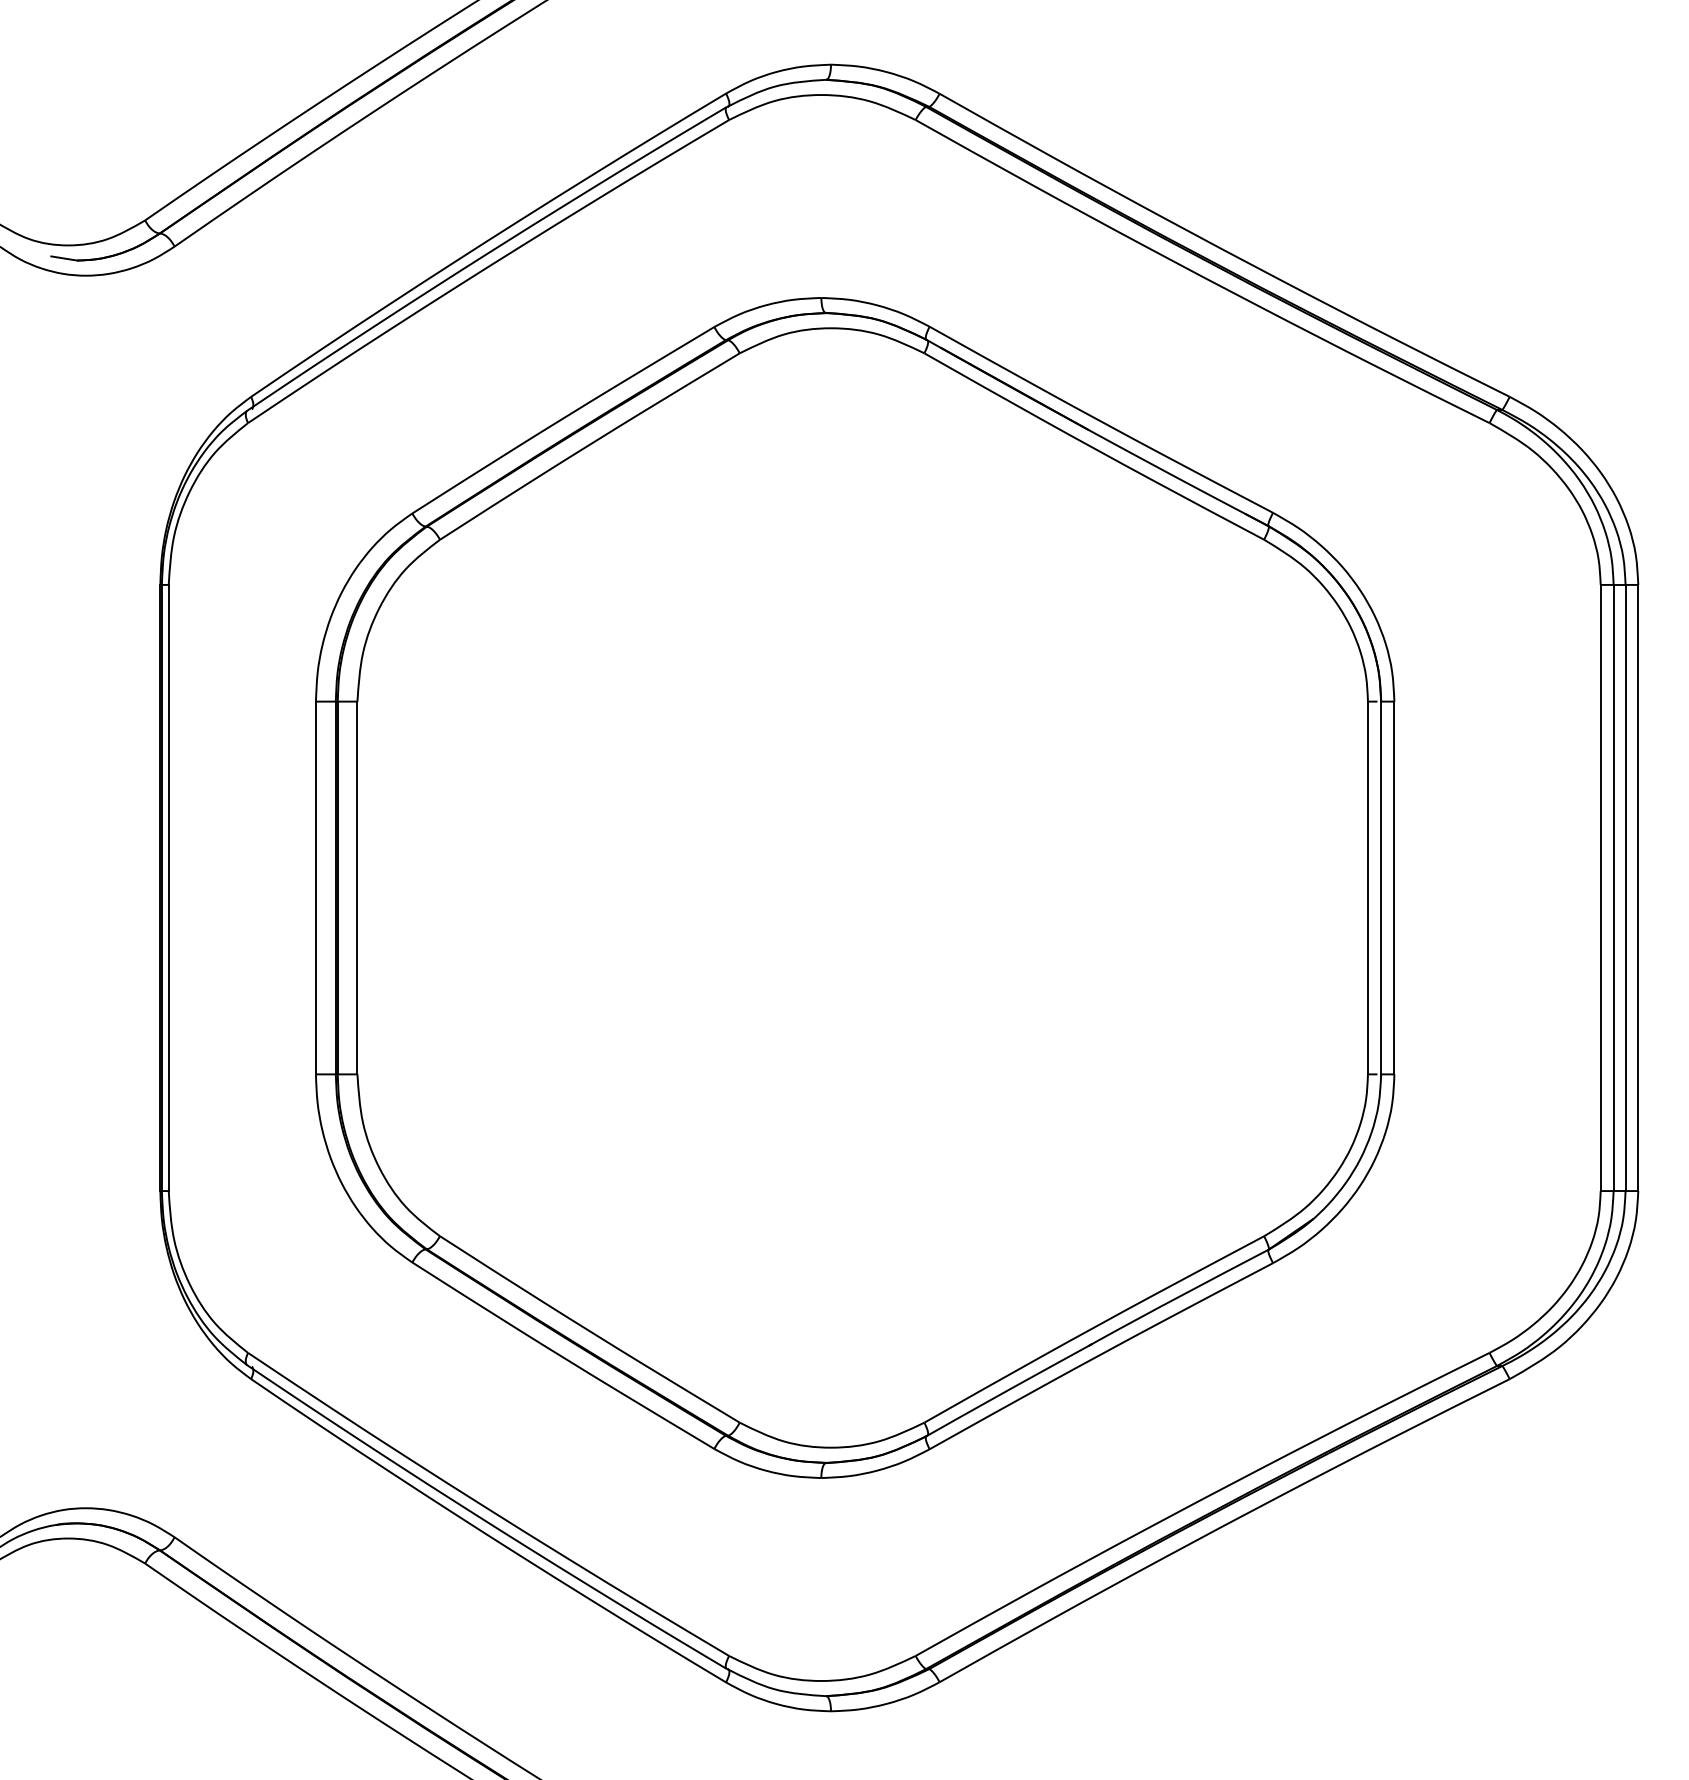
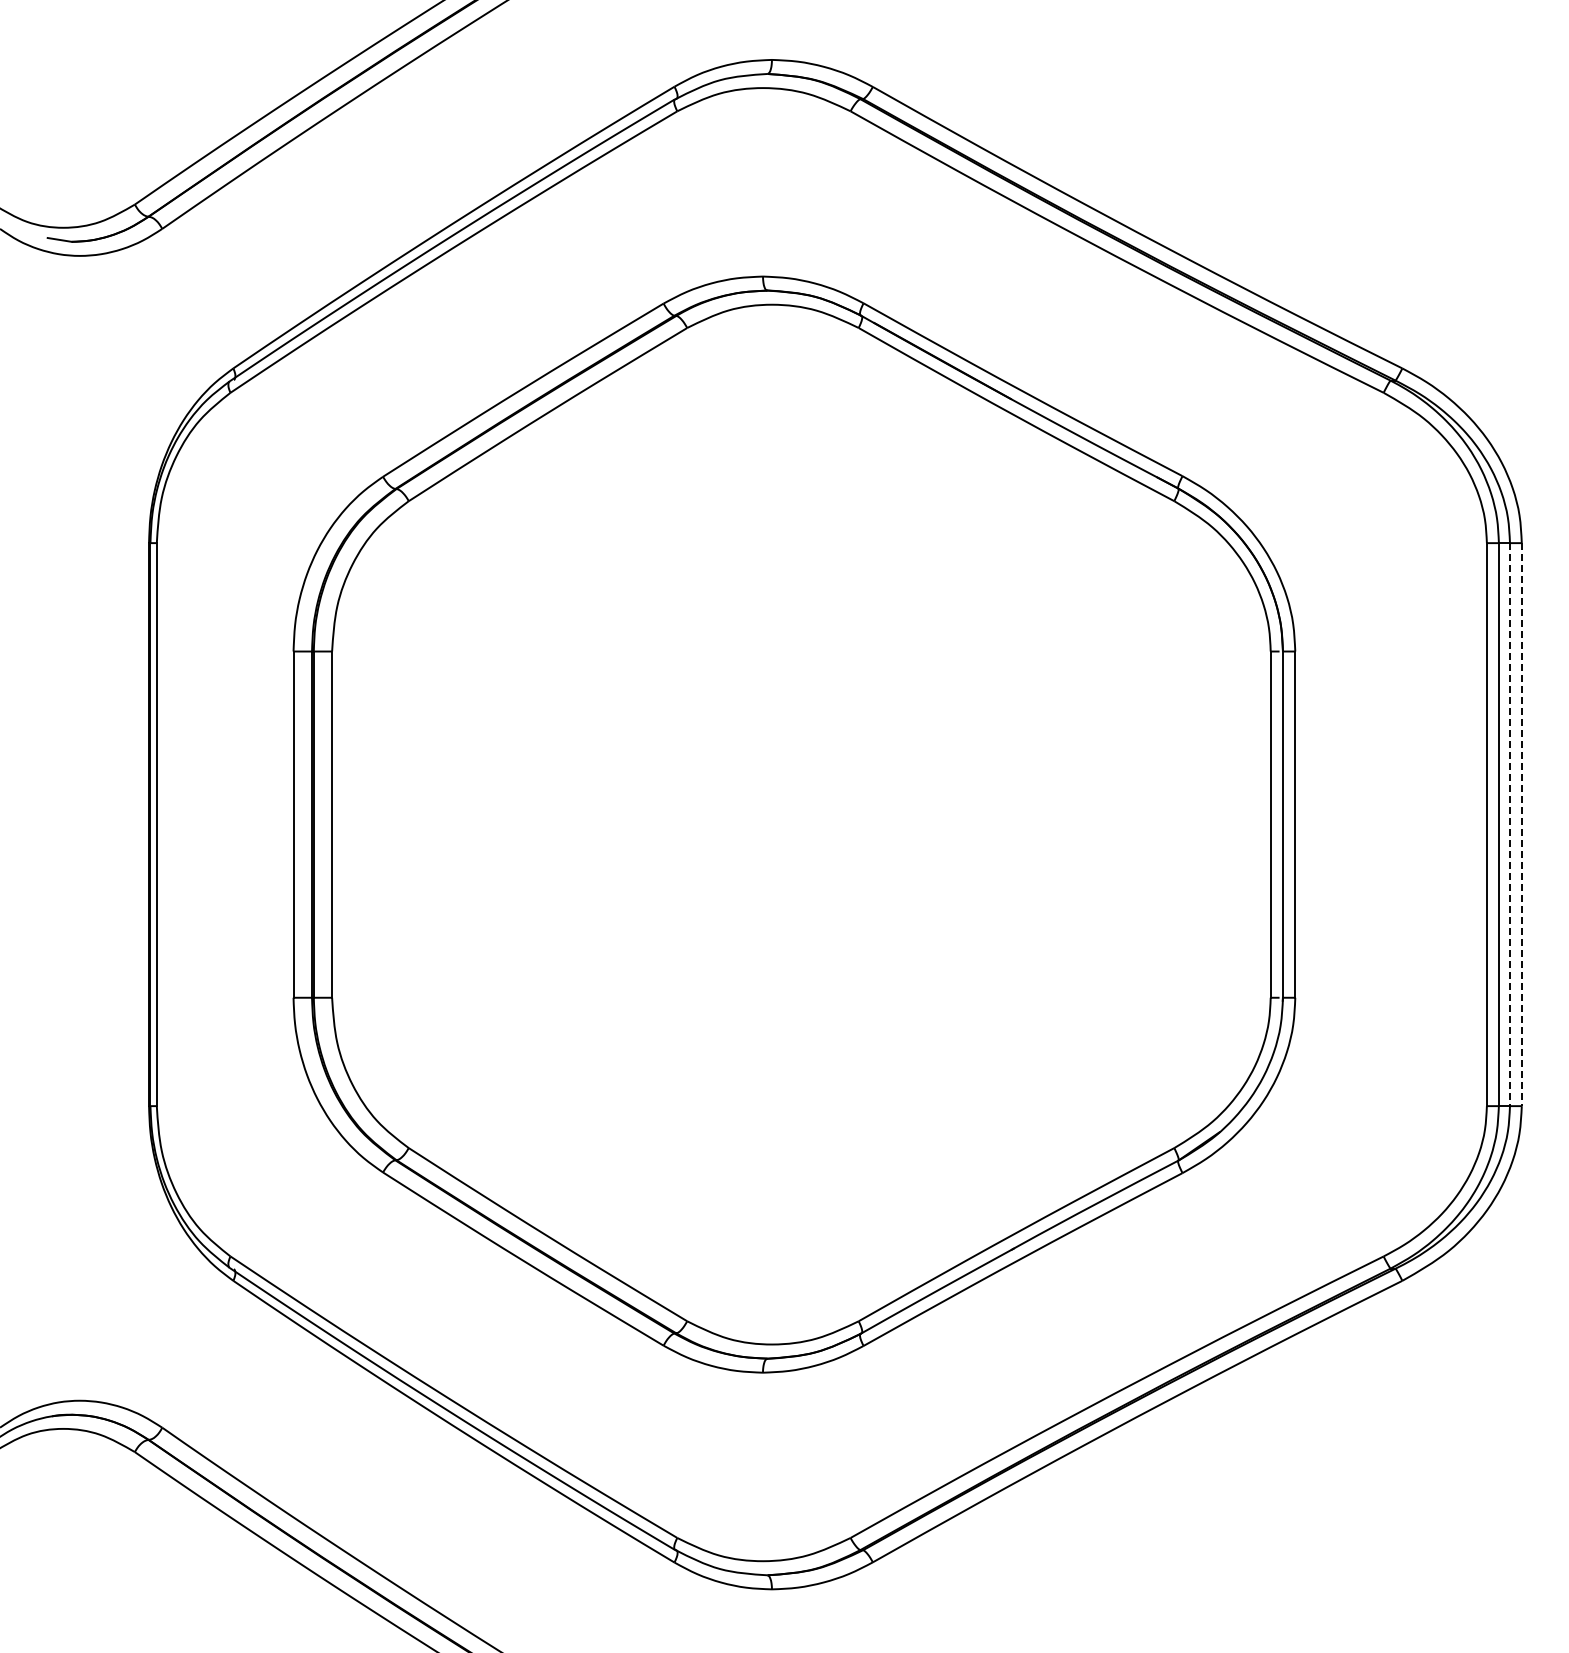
line: (1625, 888) -> (1509, 825), solid -> dashed
line: (1637, 888) -> (1521, 825), solid -> dashed

